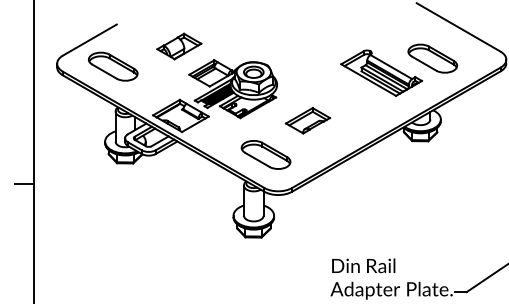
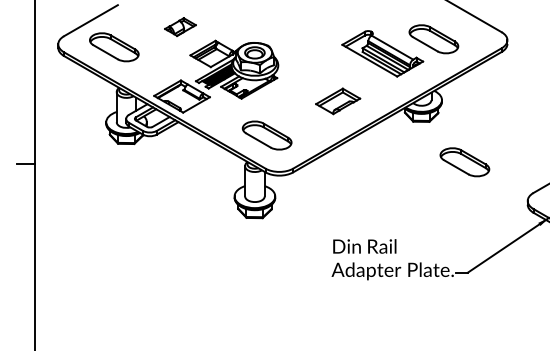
part: (179, 45) -> (180, 26), size x0.7
part: (308, 120) -> (338, 101), moved
part: (463, 181) -> (464, 162), added

